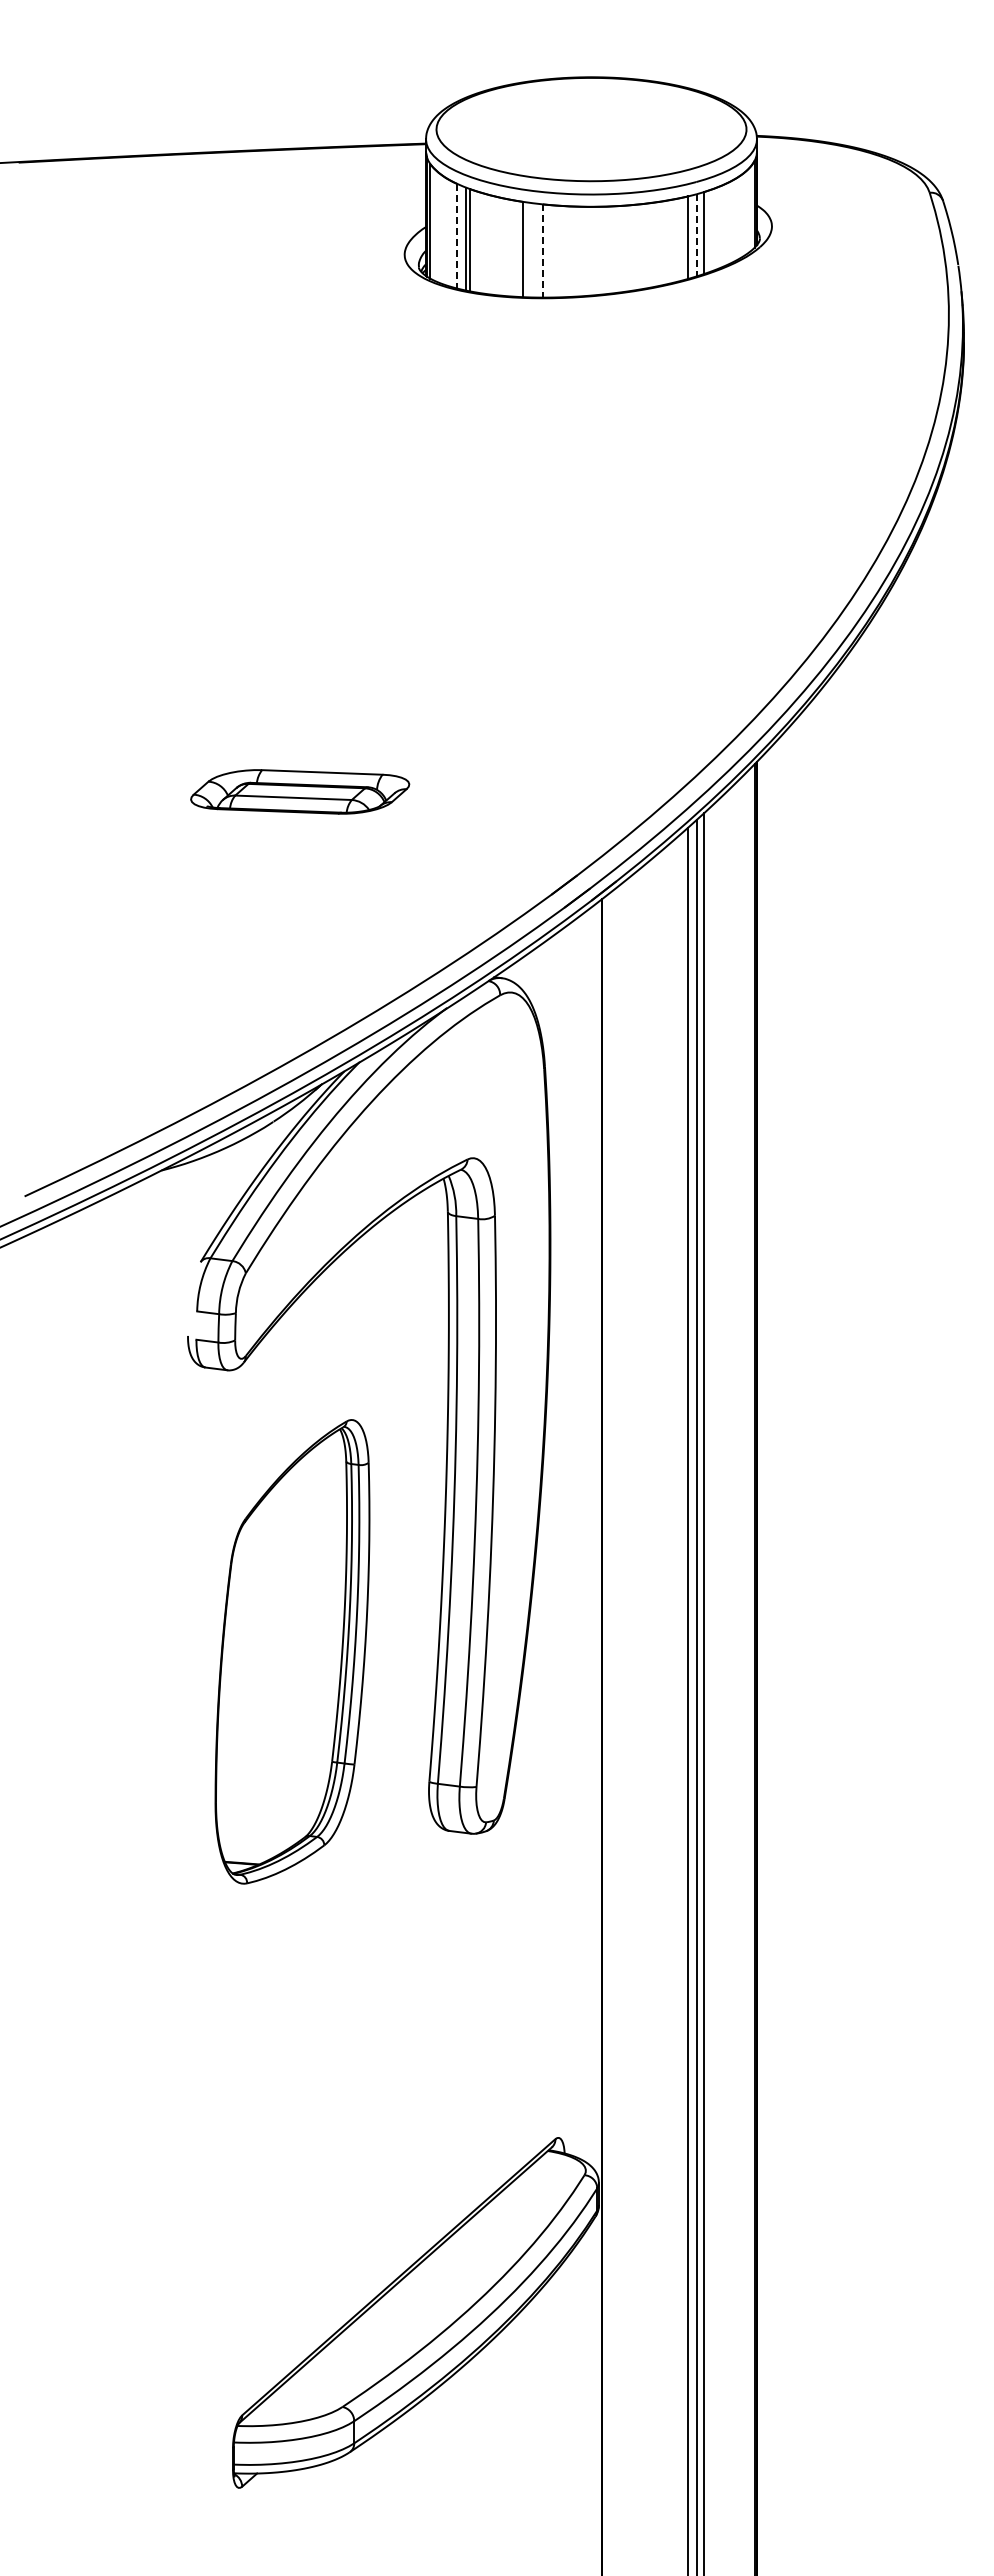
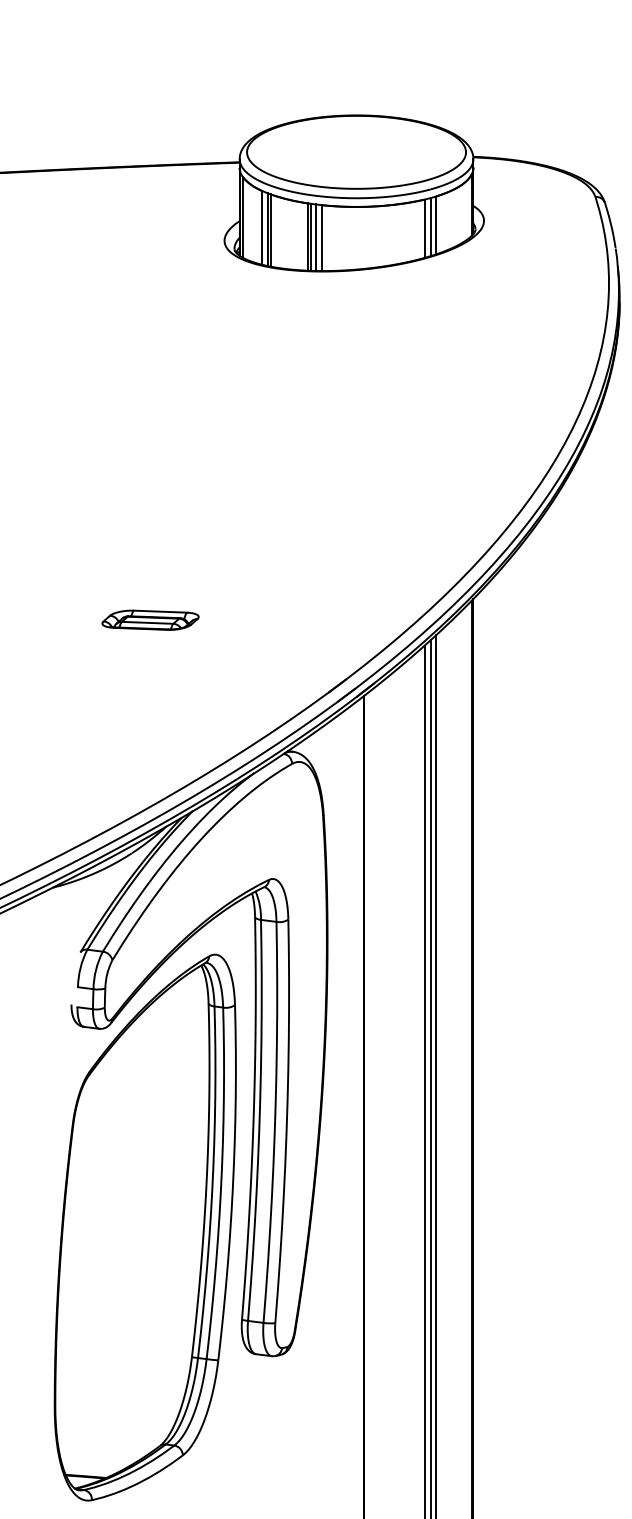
line: (696, 235) -> (430, 227), dashed -> solid
line: (457, 236) -> (261, 227), dashed -> solid
line: (527, 249) -> (311, 237), added
line: (533, 250) -> (315, 237), added
line: (542, 251) -> (321, 238), dashed -> solid
part: (299, 791) -> (150, 619), size x0.62
part: (292, 1651) -> (145, 1227), size x1.67

